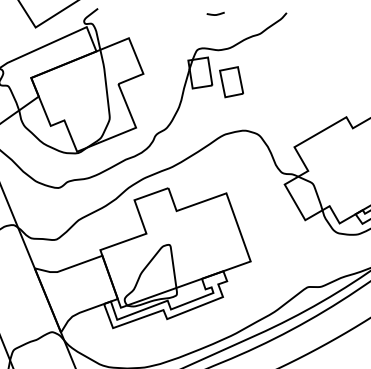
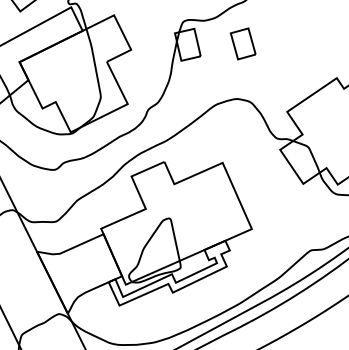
part: (231, 82) -> (243, 44), moved

